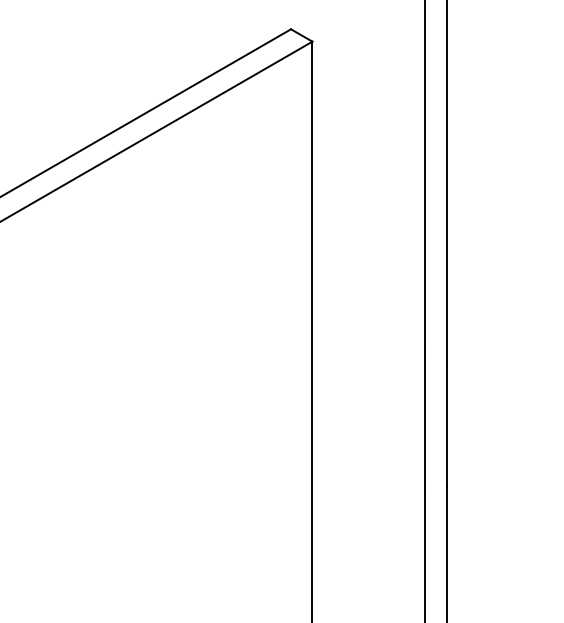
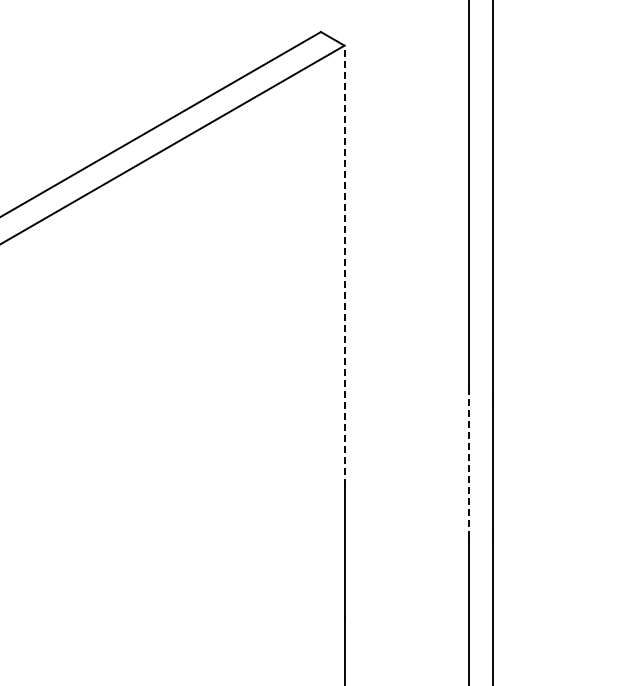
line: (312, 241) -> (344, 265), solid -> dashed
line: (424, 420) -> (468, 463), solid -> dashed

